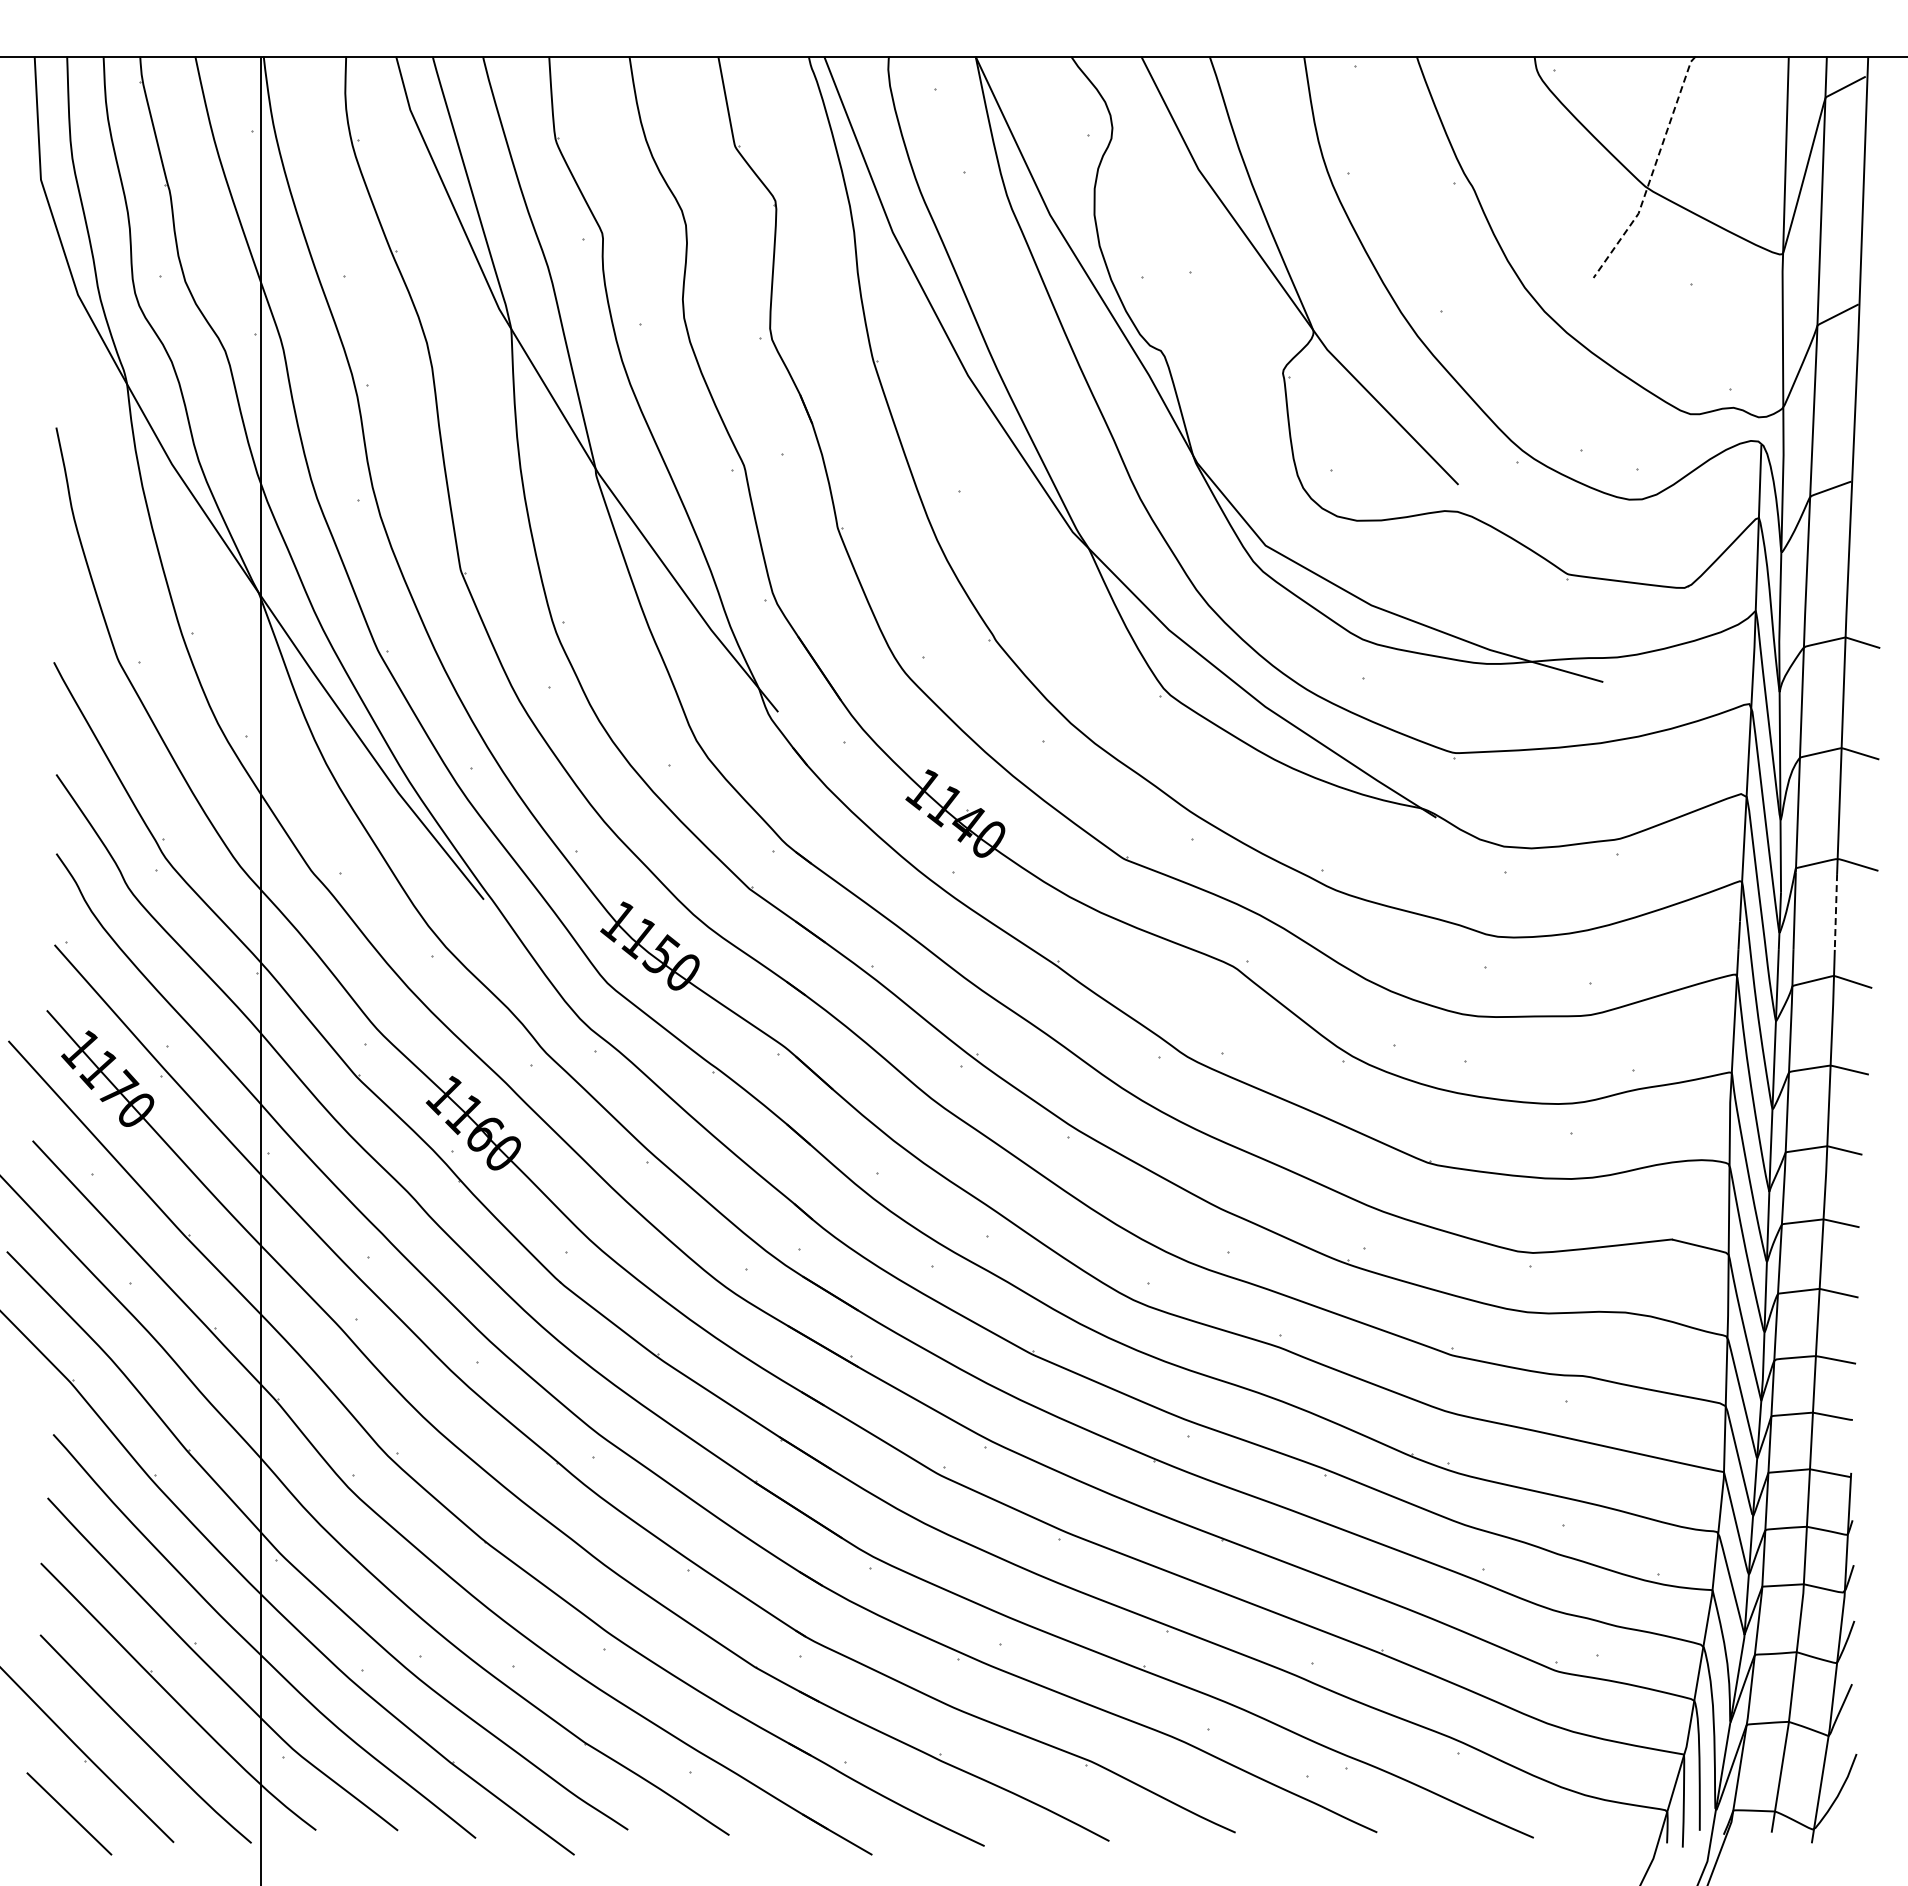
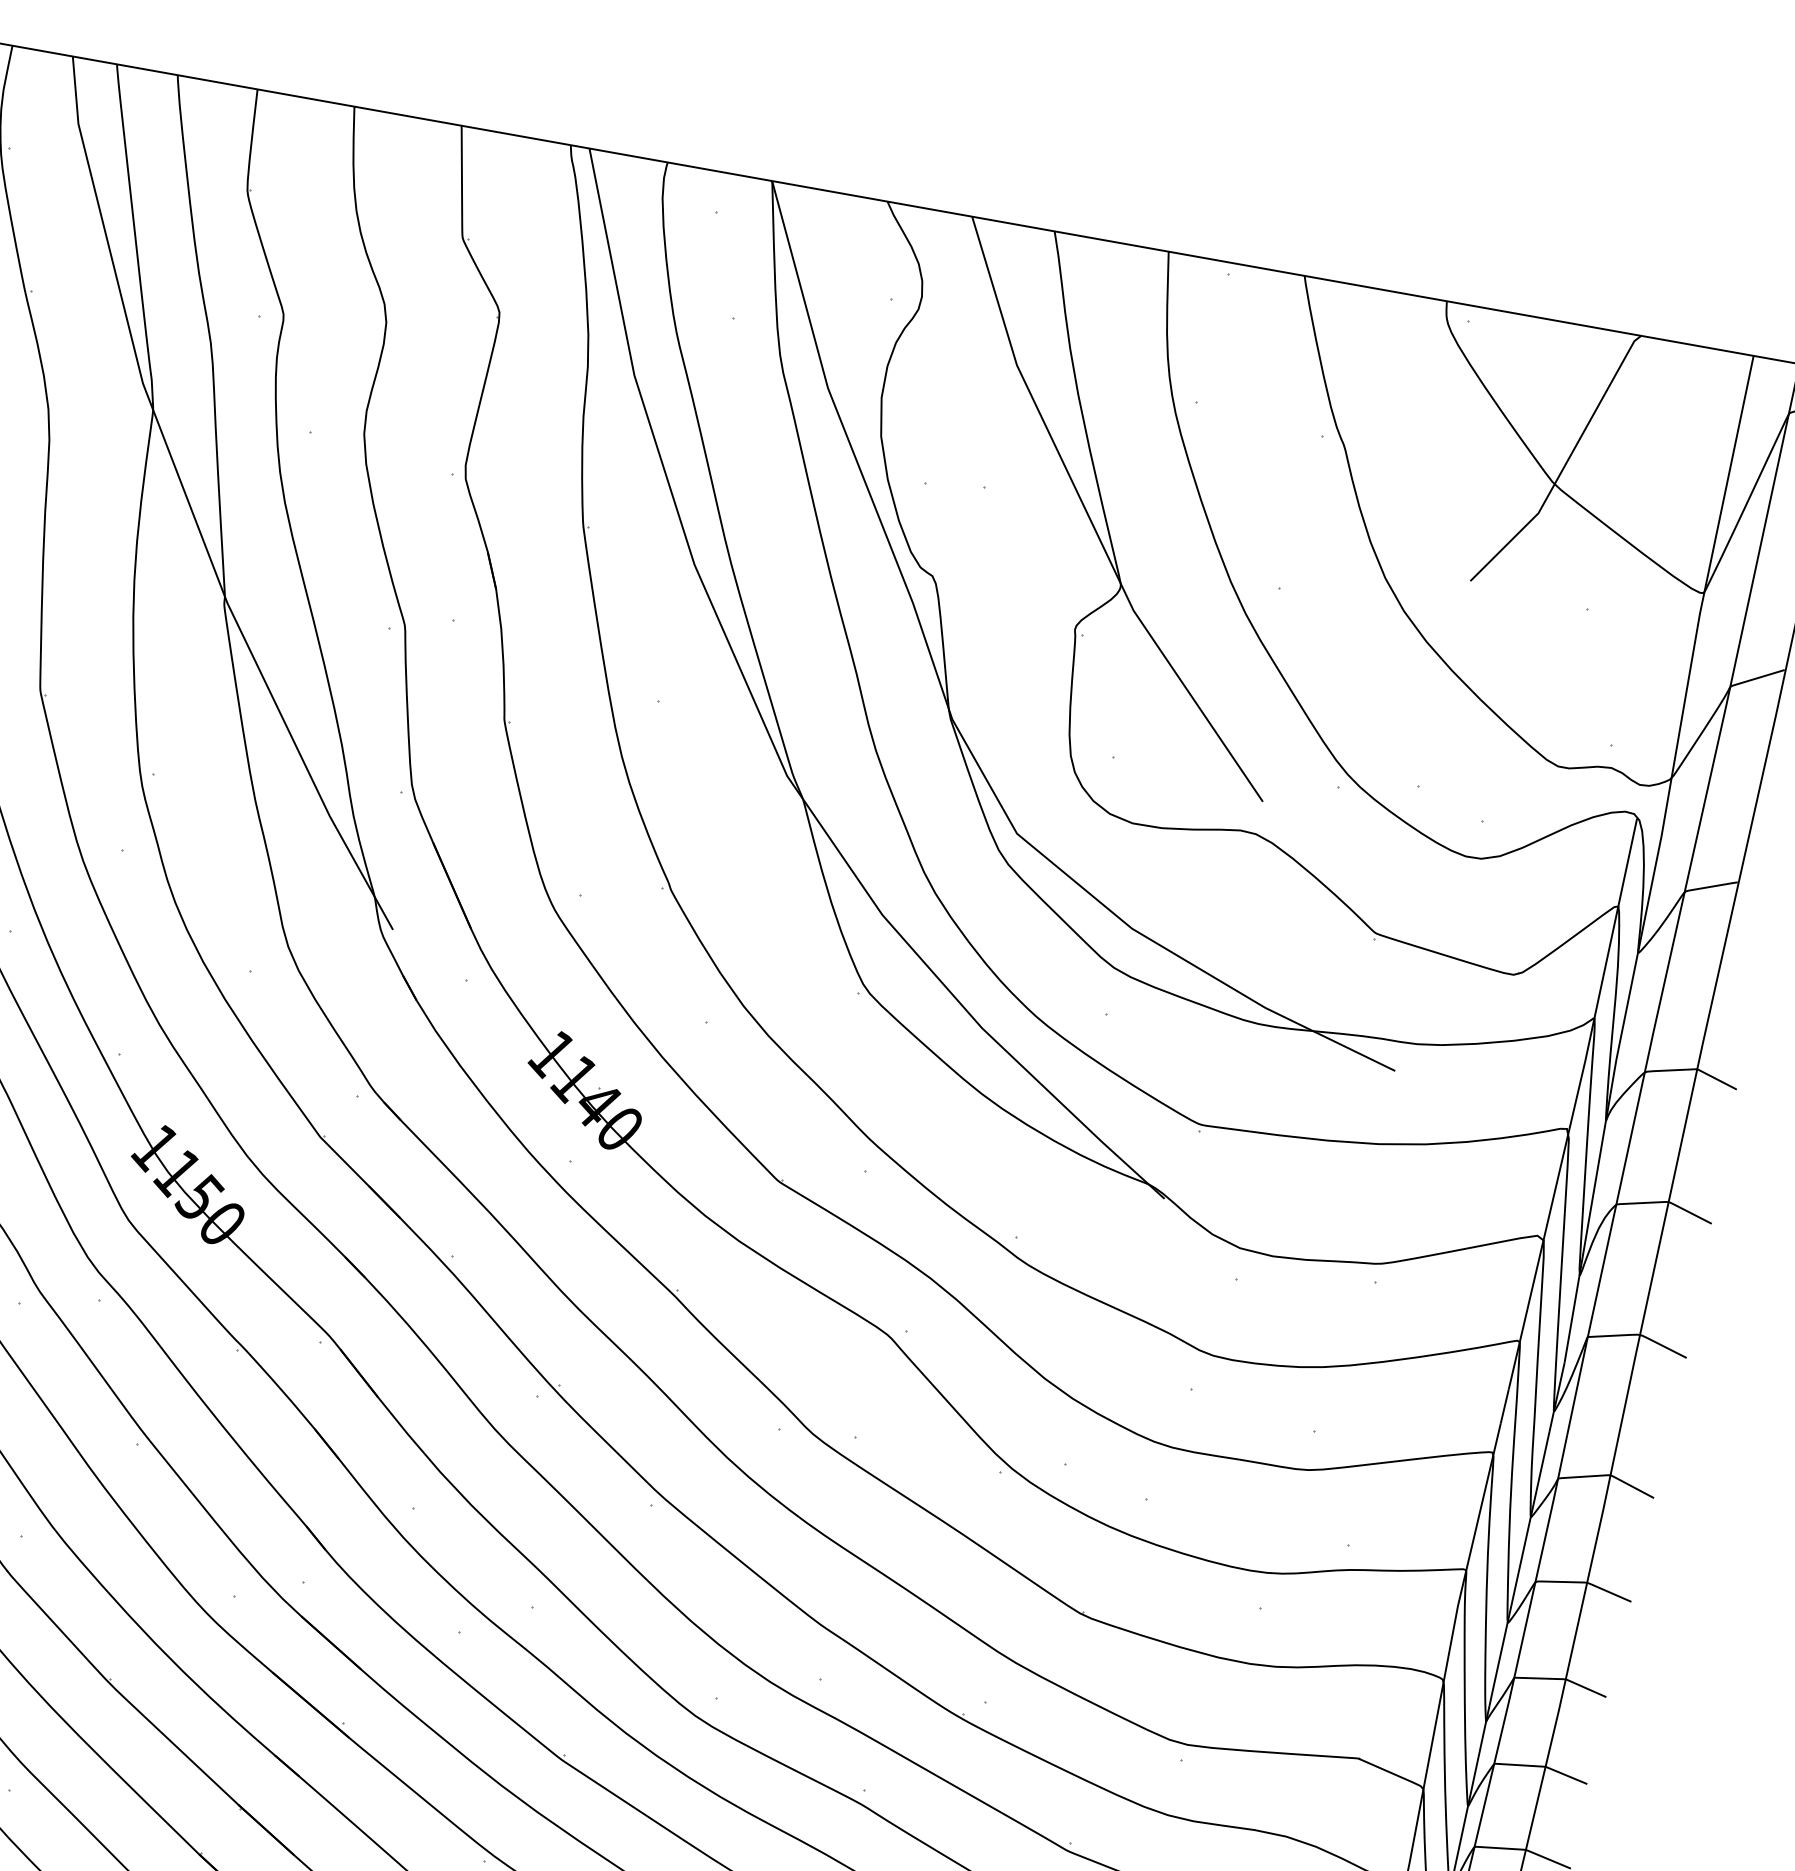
line: (1653, 171) -> (1565, 465), dashed -> solid
line: (1835, 912) -> (1625, 1398), dashed -> solid

